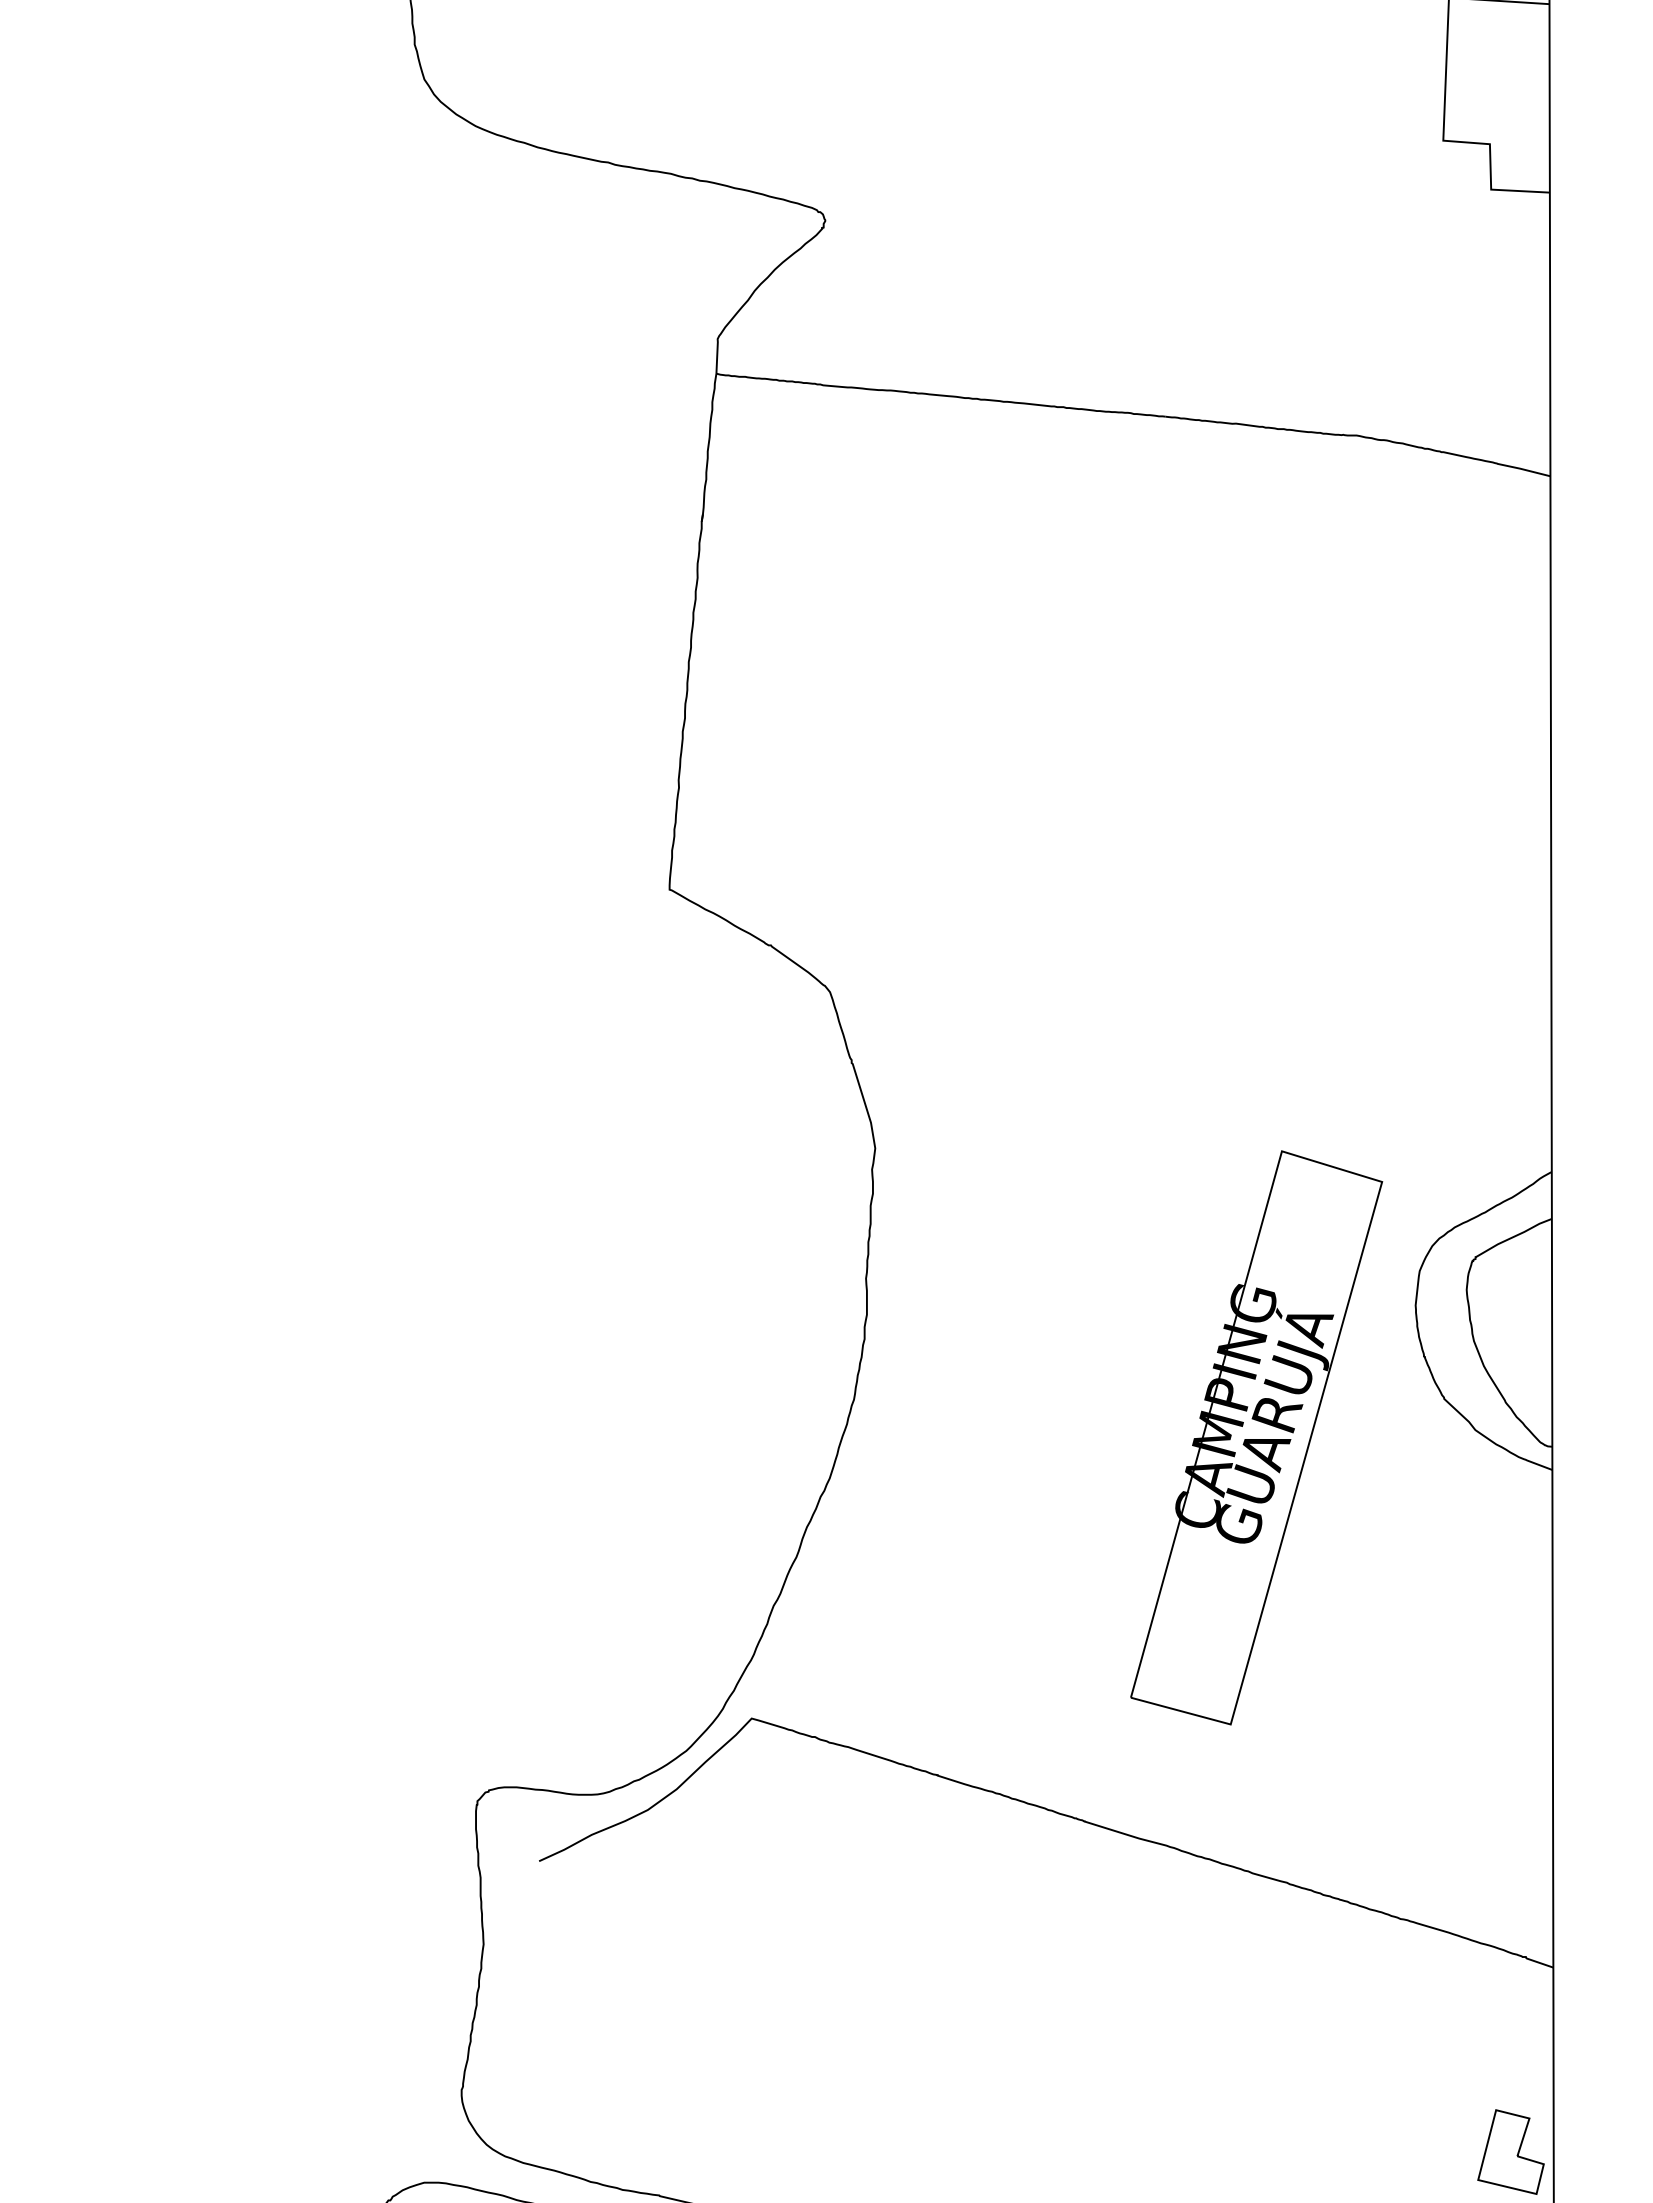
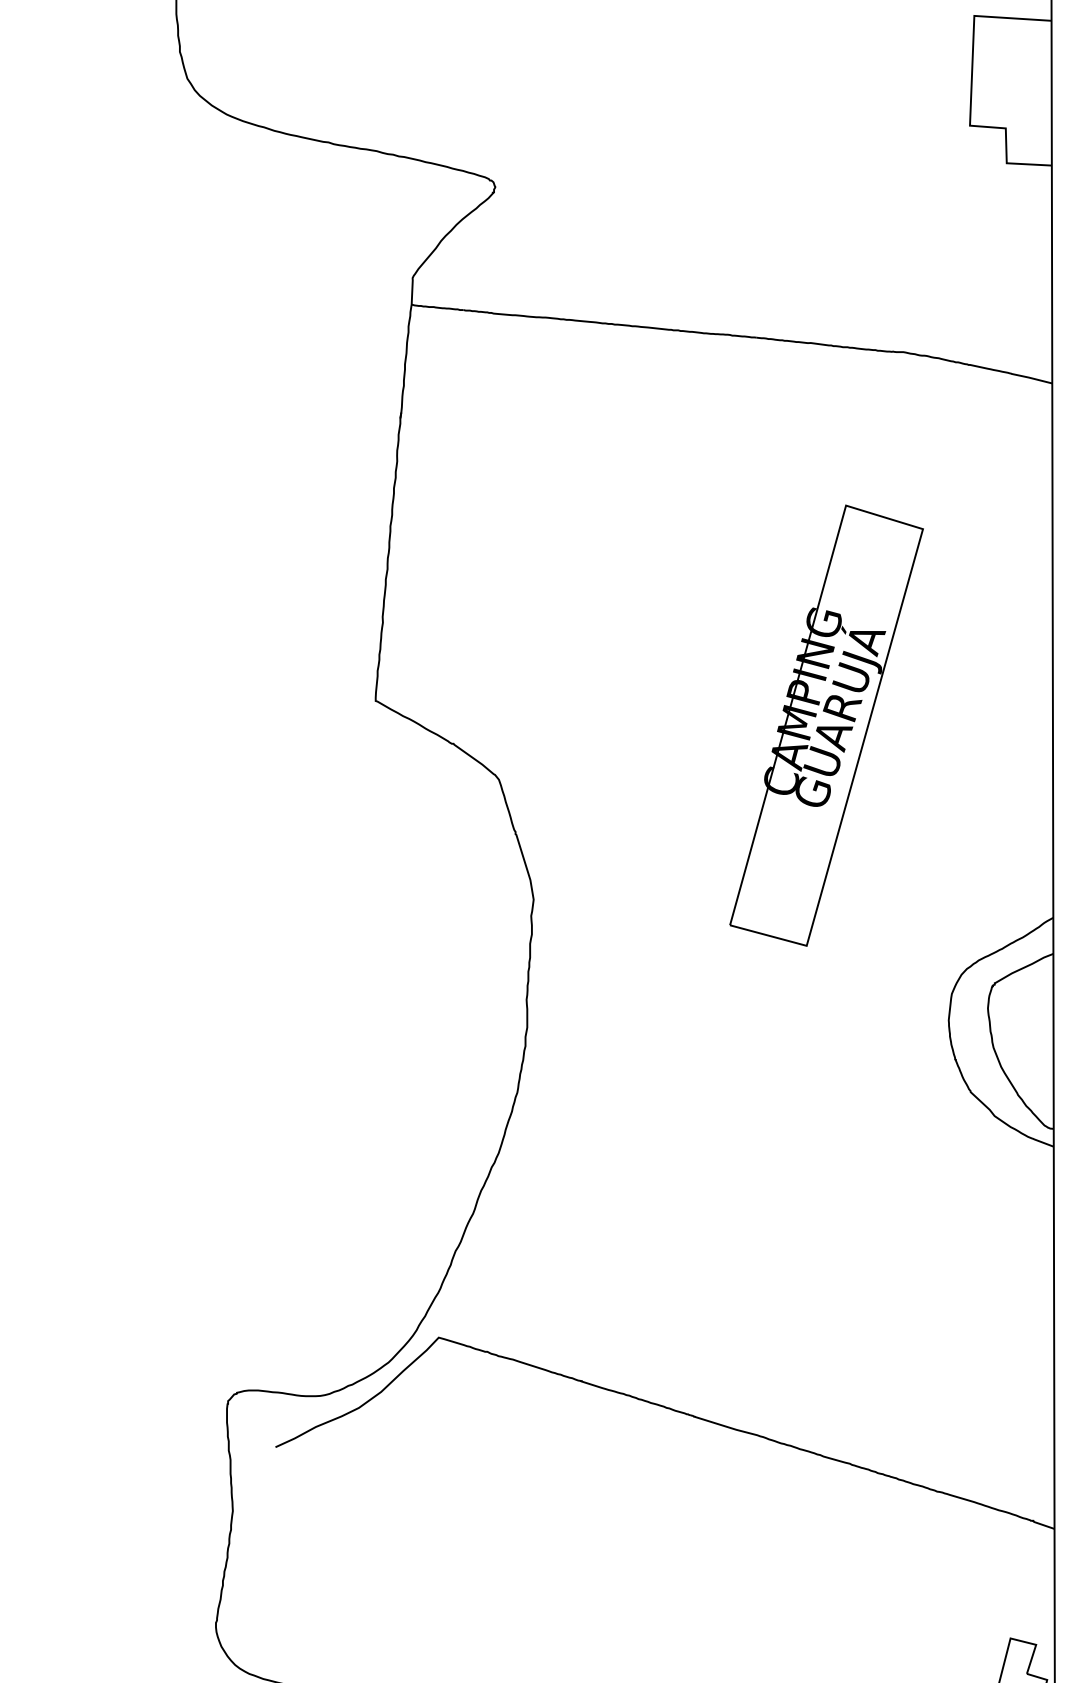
part: (1256, 1437) -> (826, 725), moved

